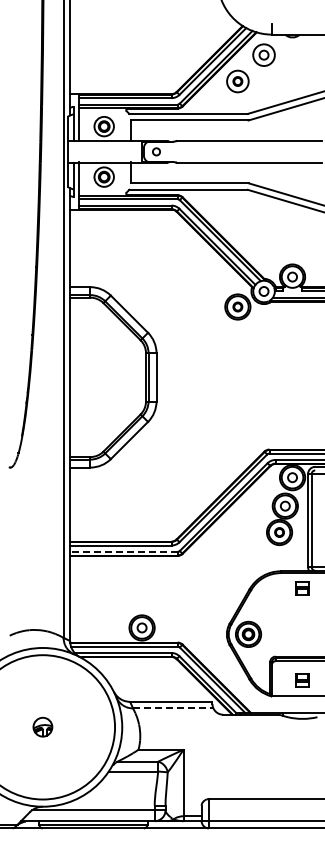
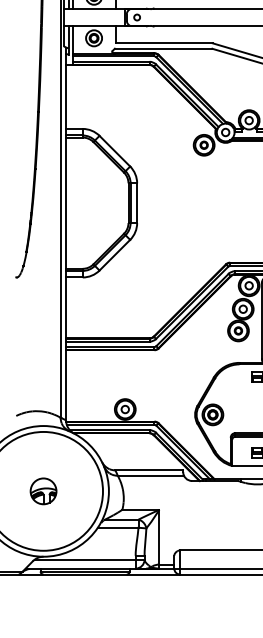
line: (123, 551) -> (109, 346), dashed -> solid
line: (173, 708) -> (151, 475), dashed -> solid
part: (42, 726) -> (43, 490), size x1.67

